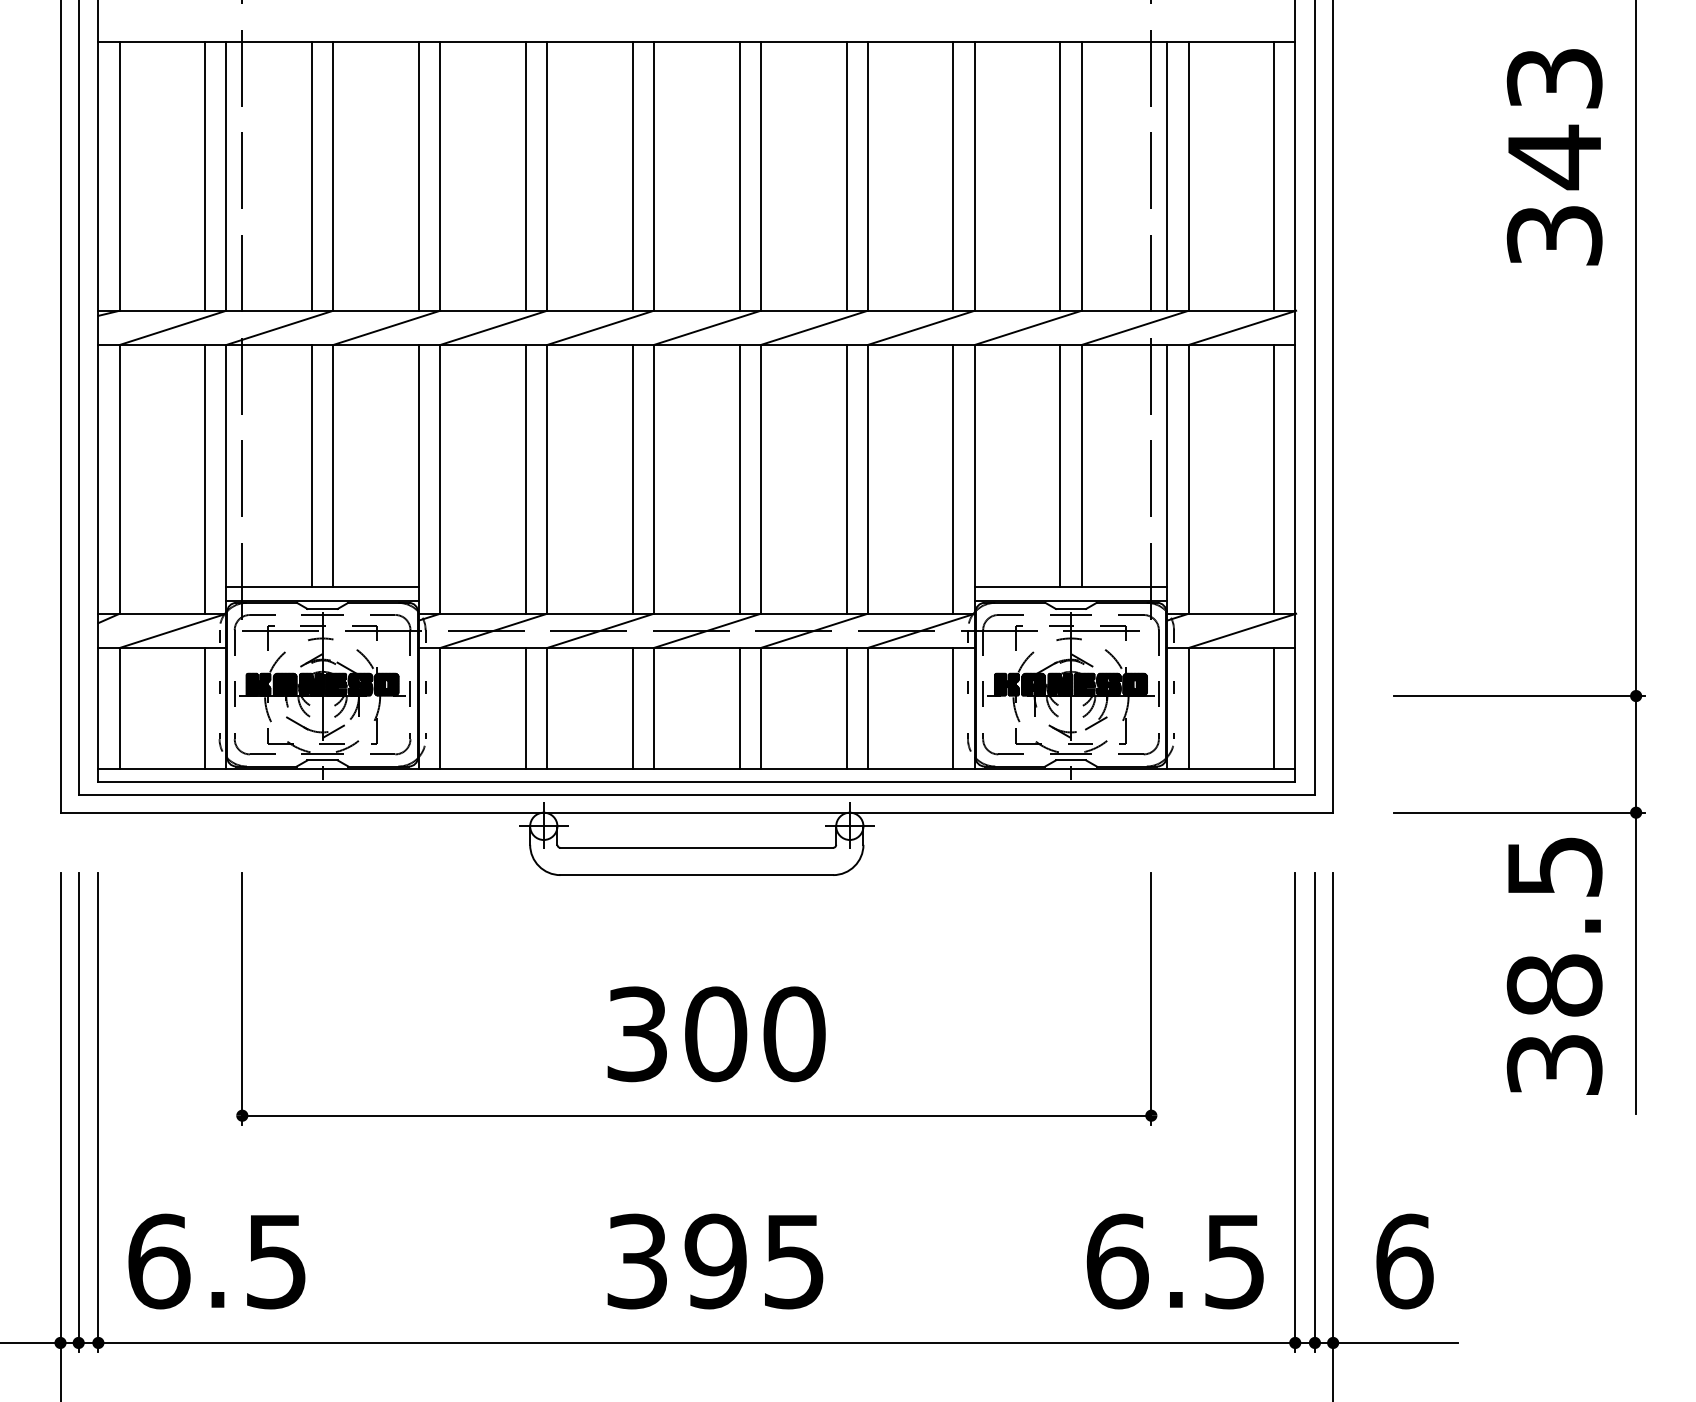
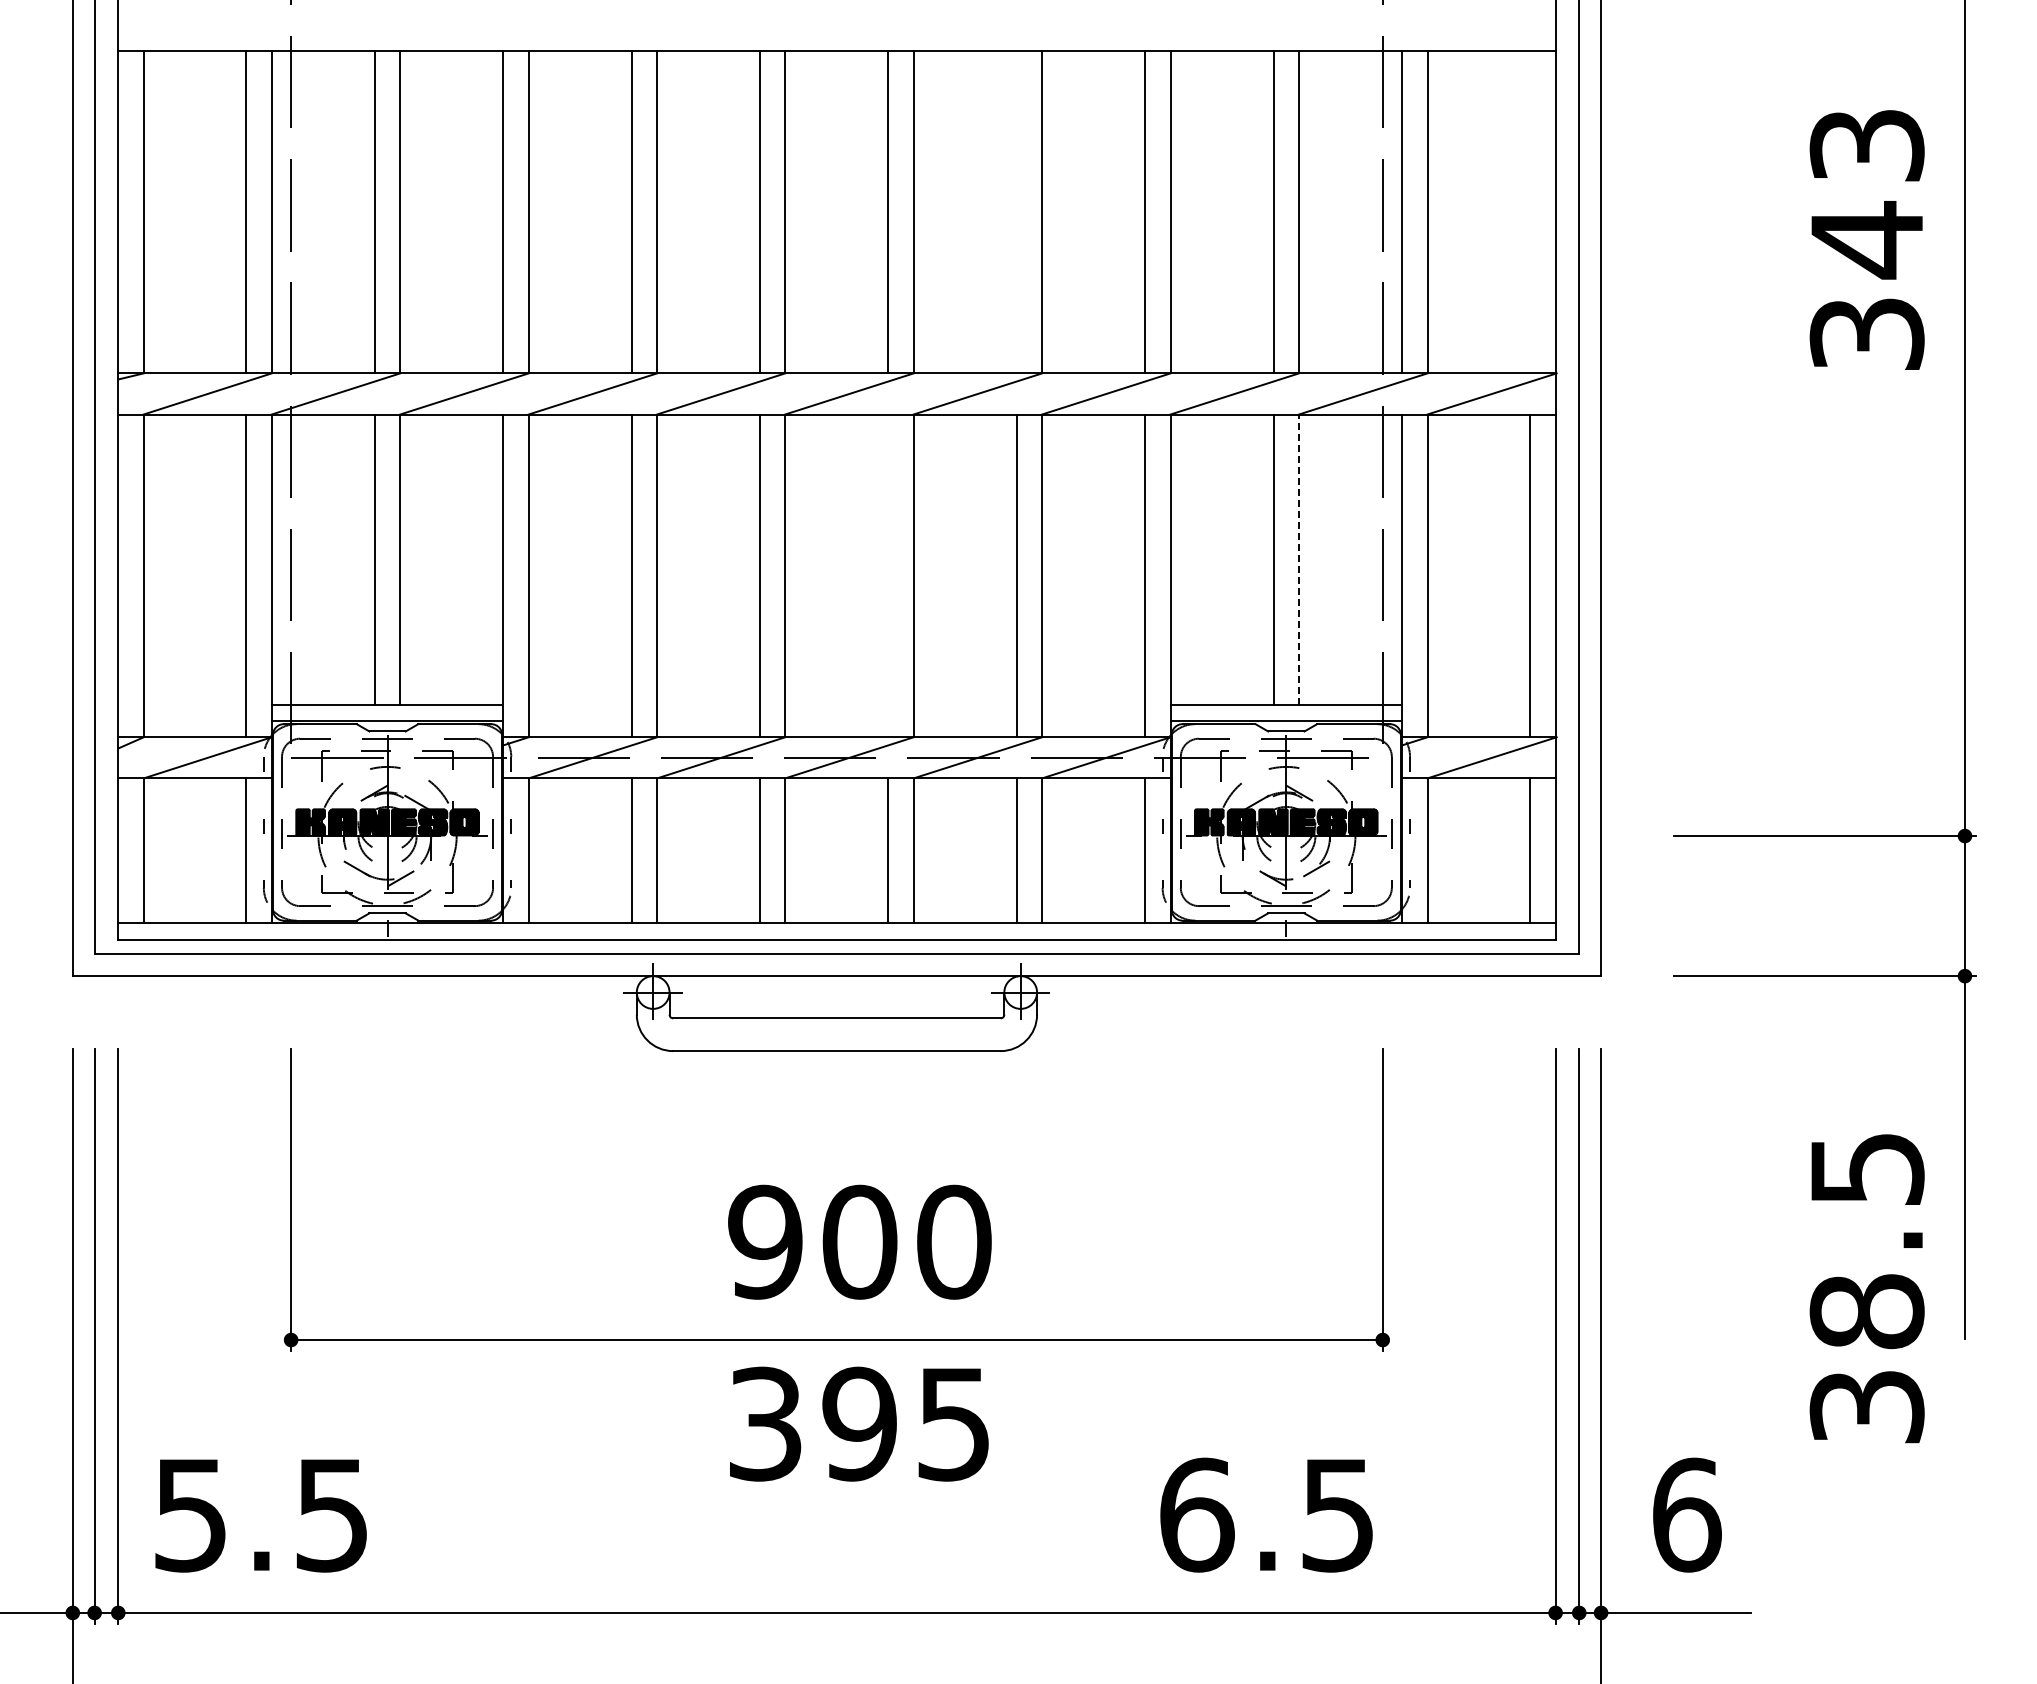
text: (1554, 156) -> (1866, 239), moved
line: (846, 175) -> (1016, 211), removed
line: (1274, 175) -> (1530, 211), removed
line: (1081, 465) -> (1299, 559), solid -> dashed
line: (739, 479) -> (888, 575), removed
text: (1554, 966) -> (1866, 1288), moved
text: (637, 1033) -> (765, 1241), 300 -> 900
text: (159, 1260) -> (191, 1514), 6.5 -> 5.5
text: (715, 1260) -> (859, 1423), moved
text: (1175, 1260) -> (1266, 1514), moved

